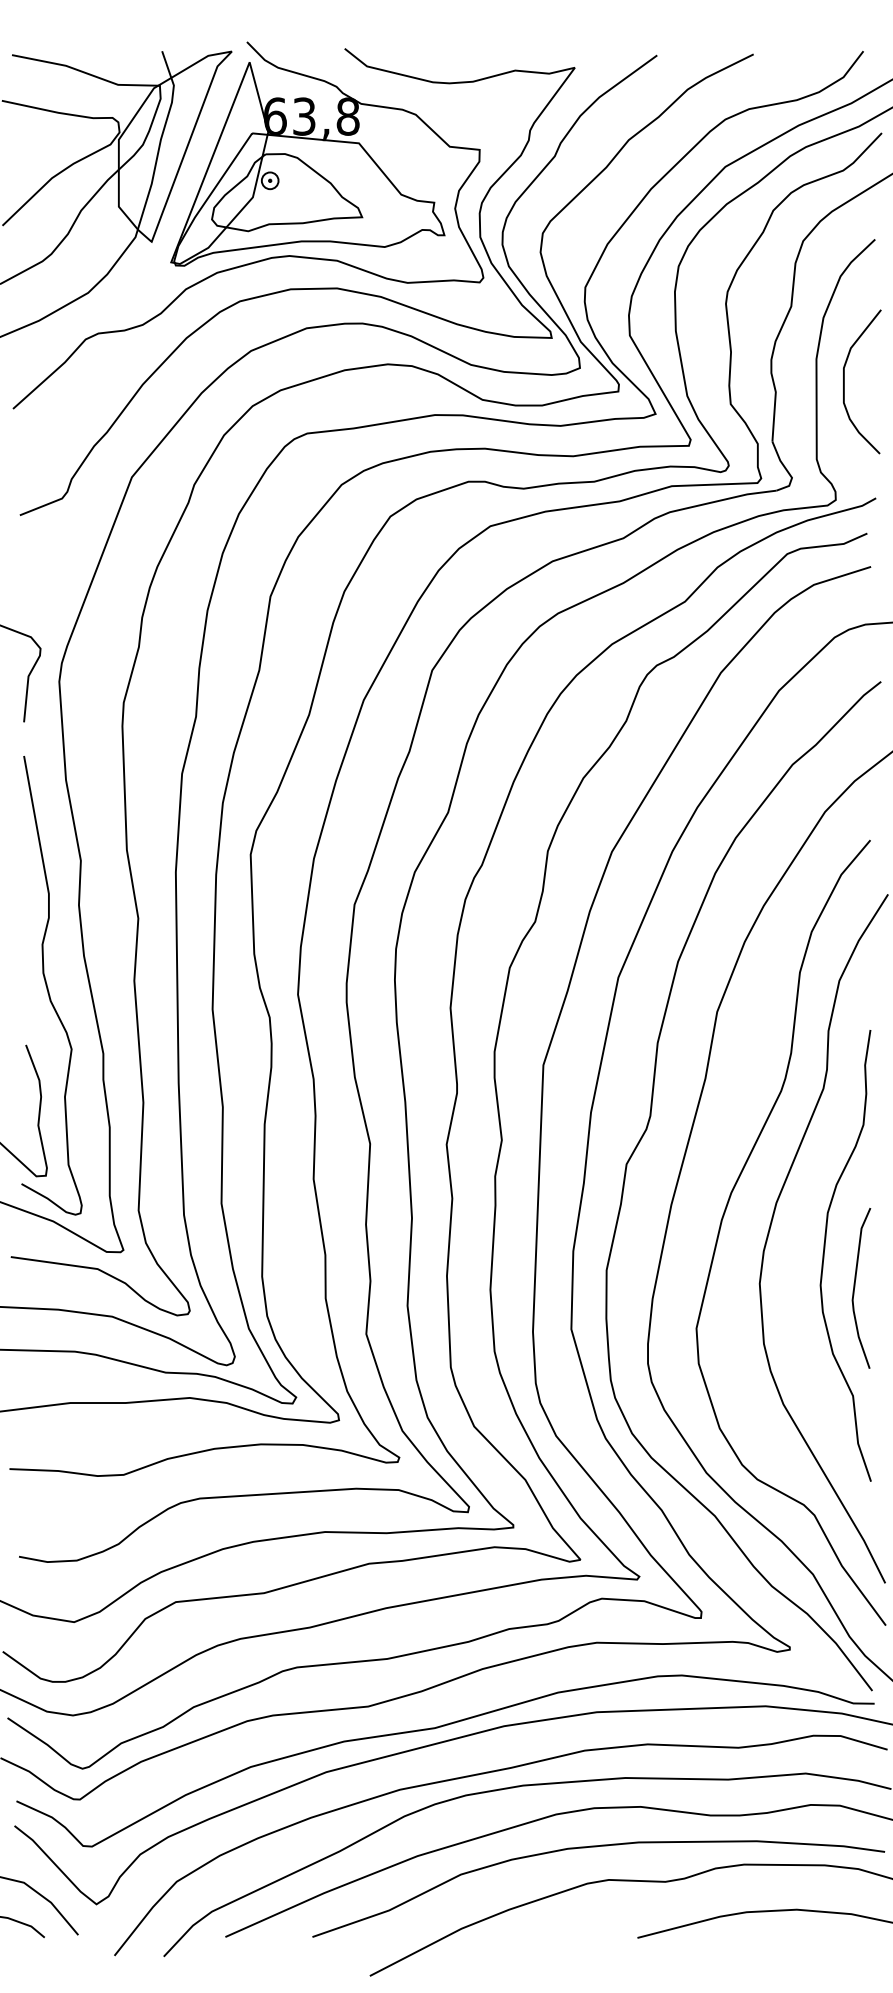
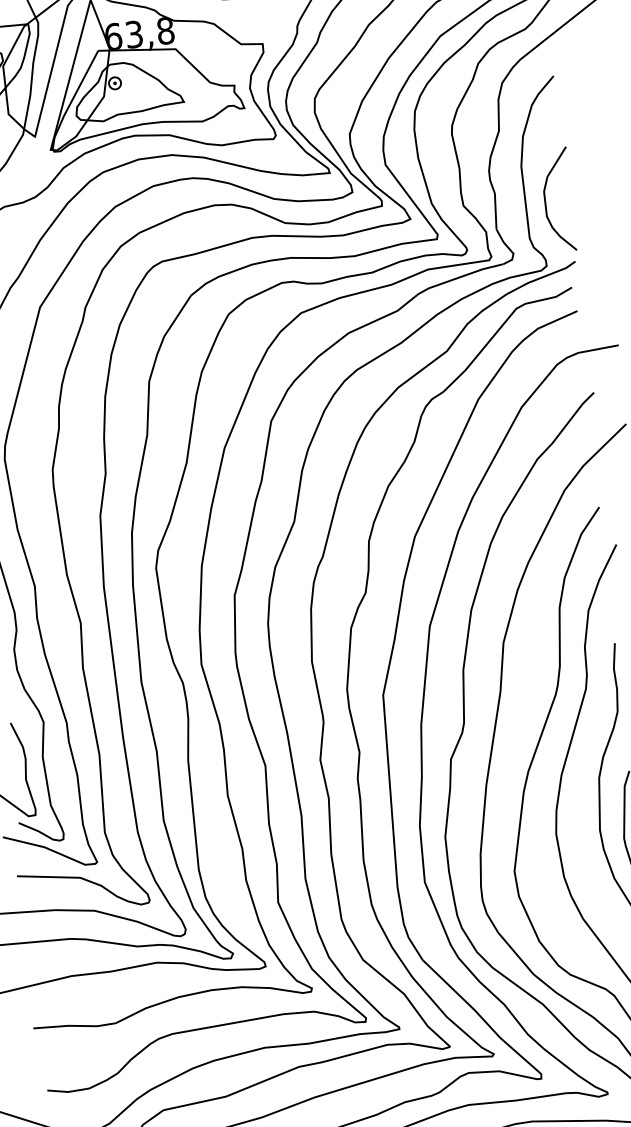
curve: (844, 381) -> (545, 201), moved

